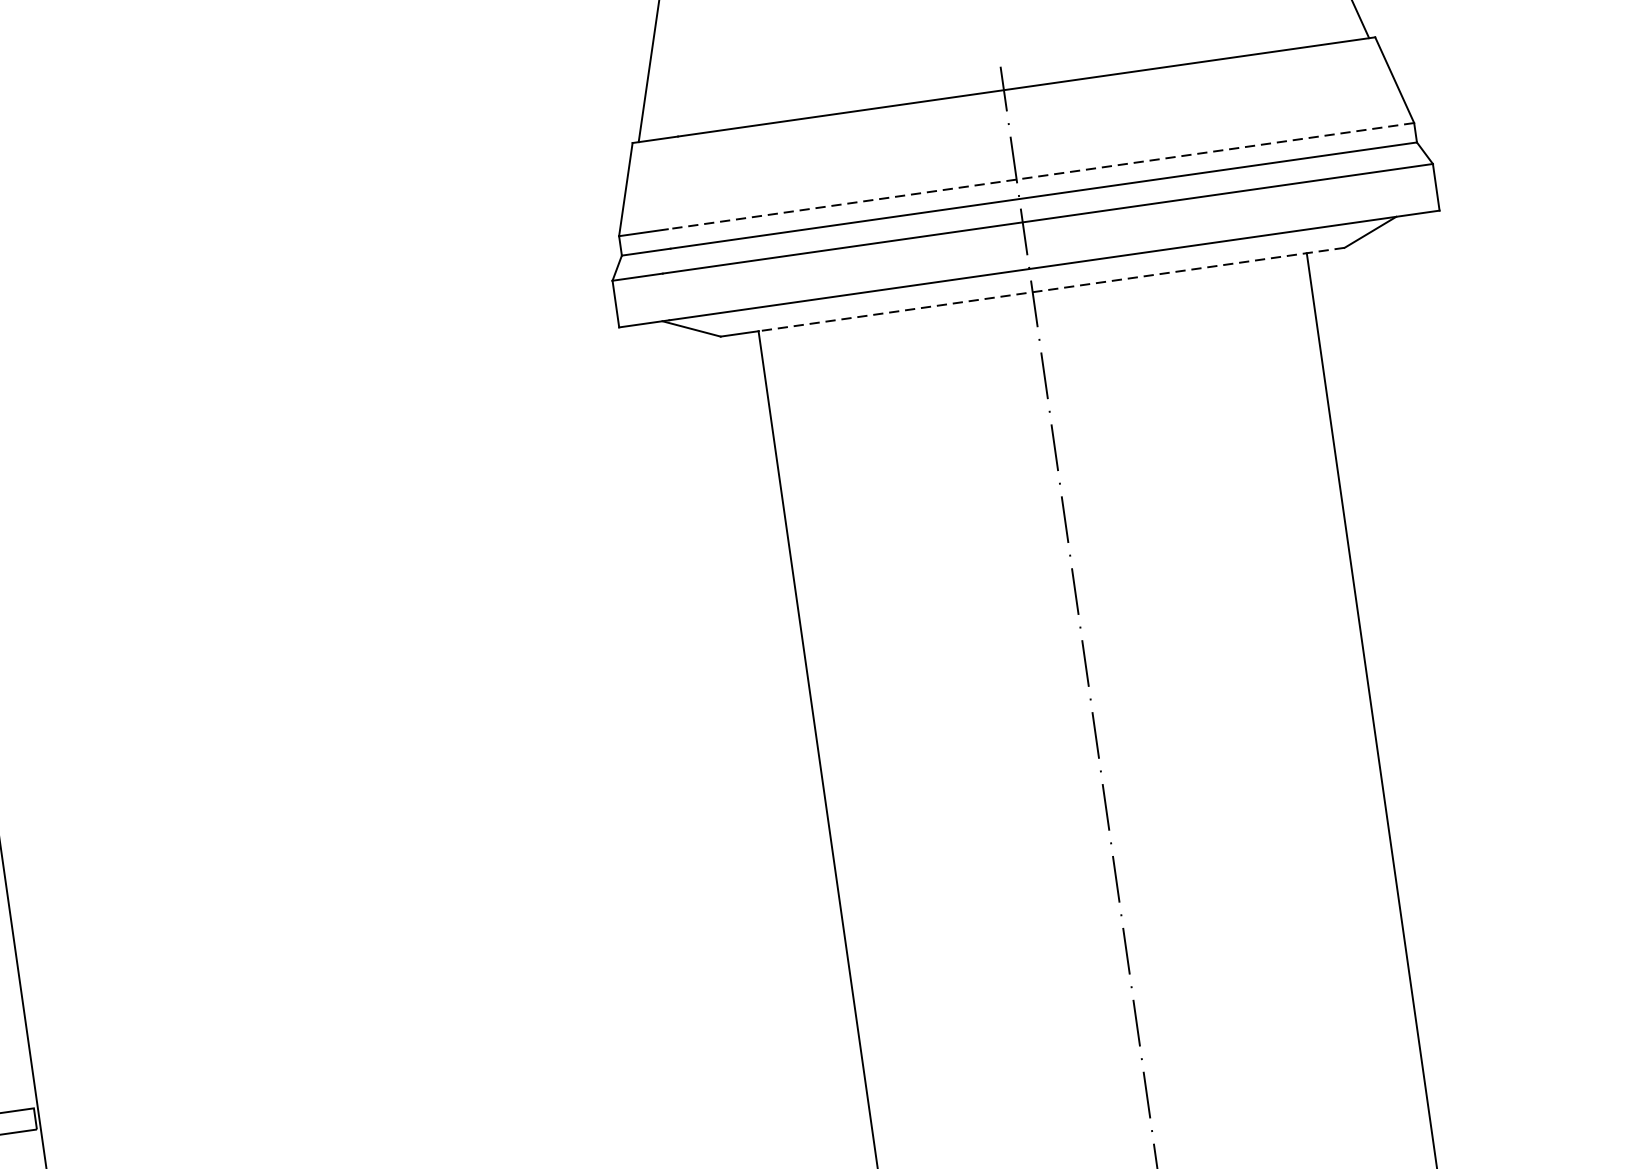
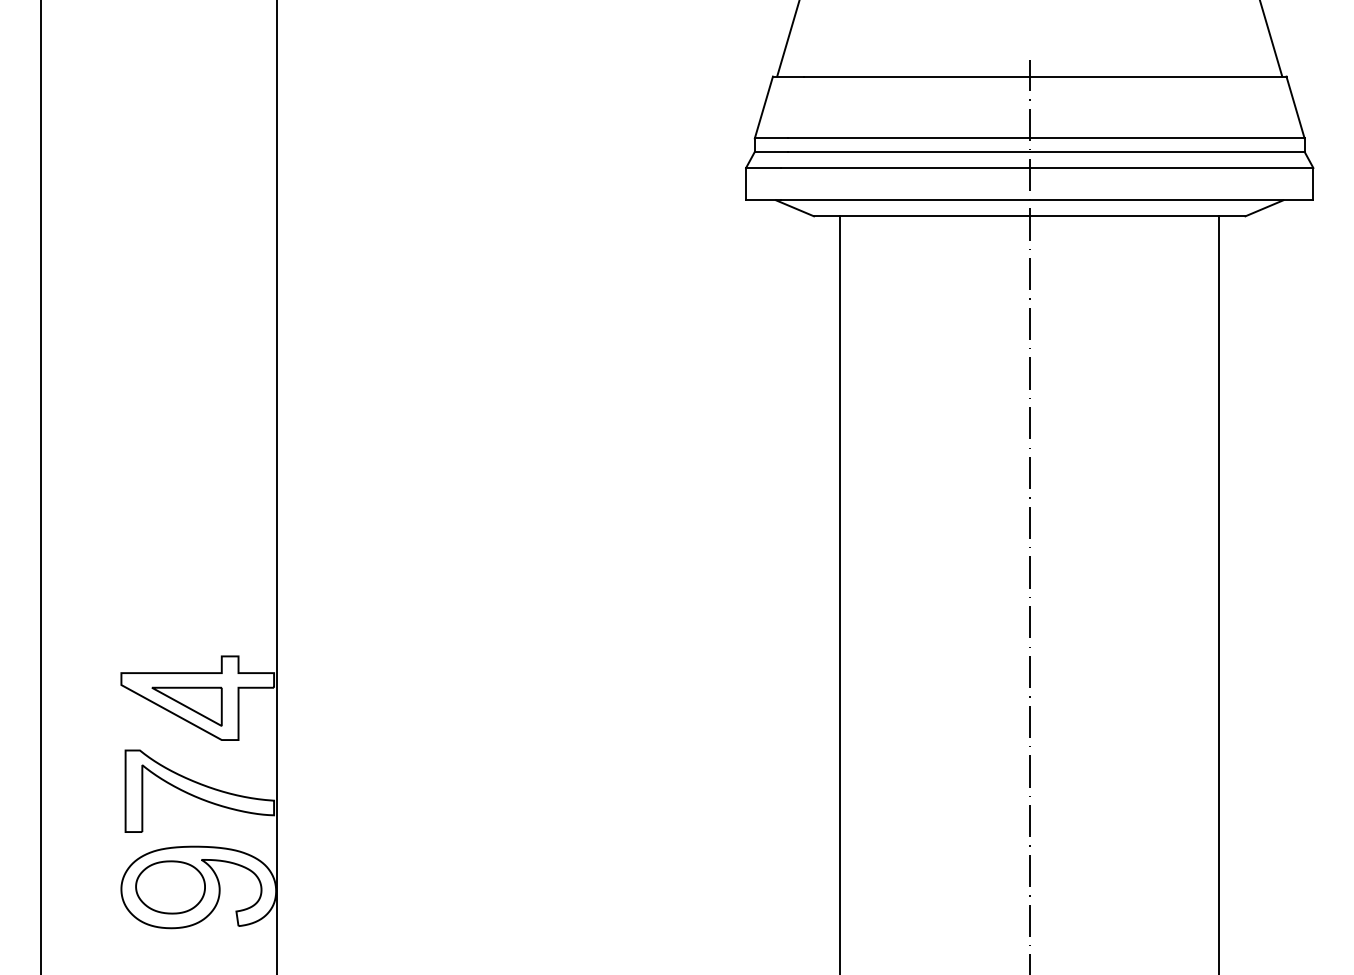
line: (1040, 176) -> (1046, 138), dashed -> solid
line: (1051, 289) -> (1042, 216), dashed -> solid

